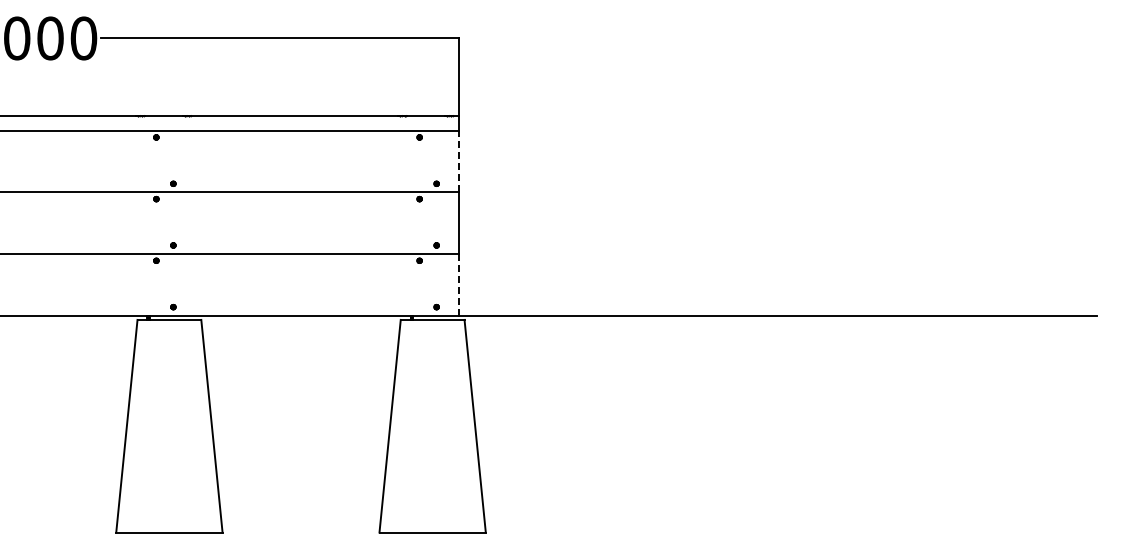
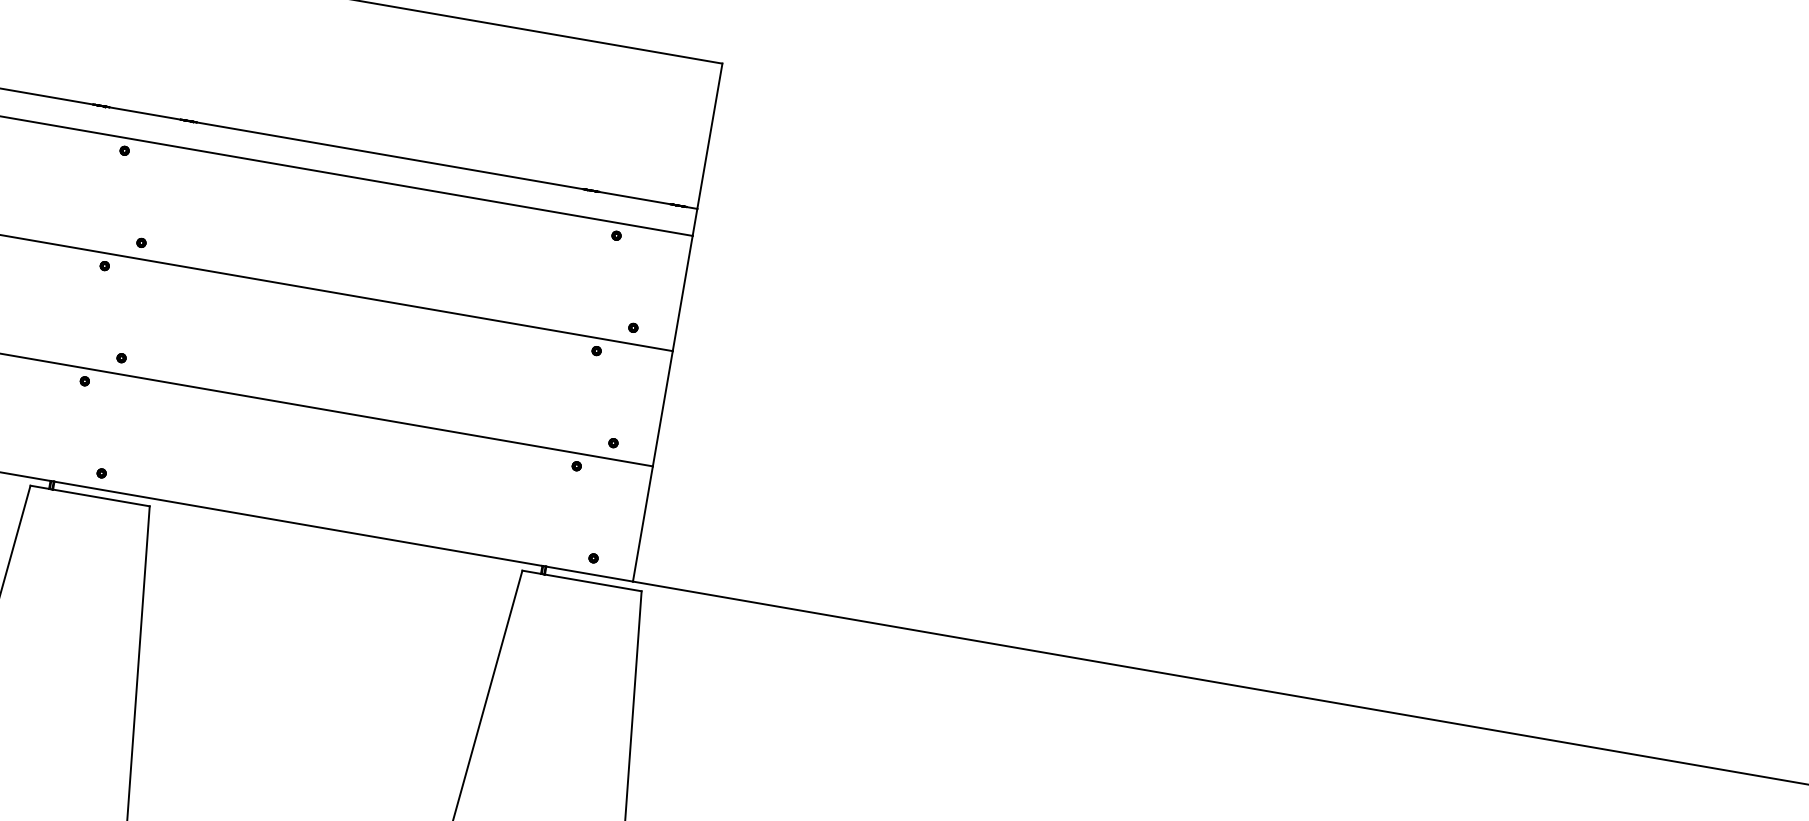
line: (459, 161) -> (683, 293), dashed -> solid
line: (459, 284) -> (643, 523), dashed -> solid

